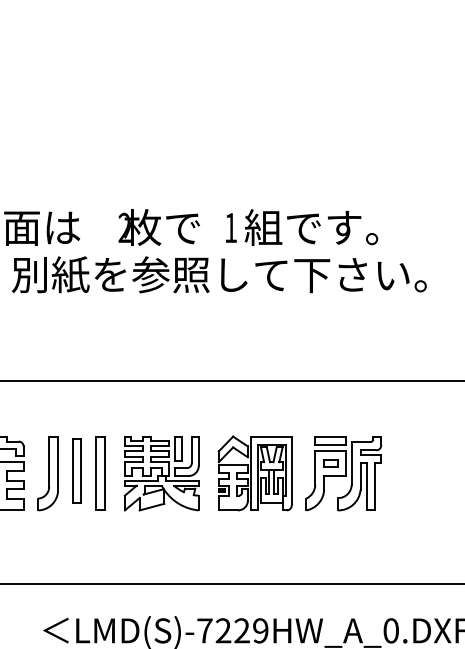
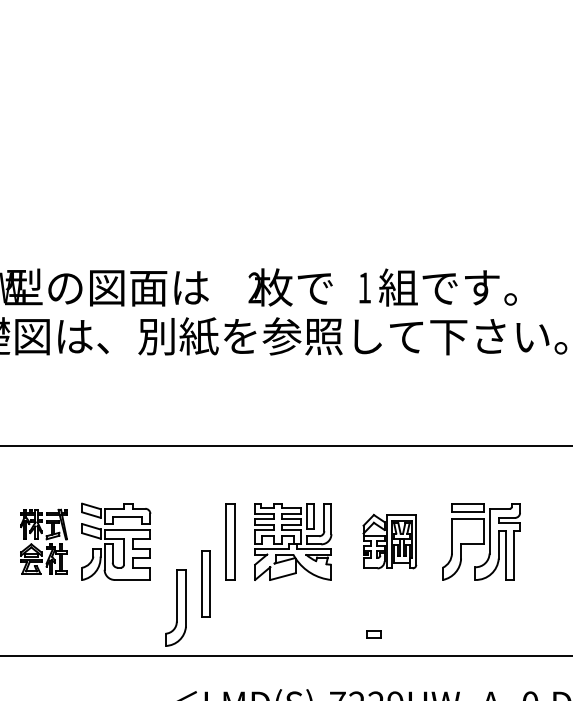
part: (330, 463) -> (373, 634), moved
part: (76, 470) -> (205, 583), moved
part: (47, 473) -> (175, 607), moved
part: (254, 473) -> (389, 541), size x0.7

